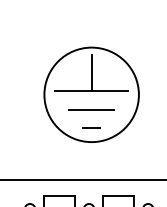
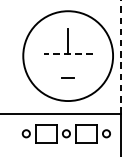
line: (92, 90) -> (68, 53), solid -> dashed
circle: (92, 95) -> (68, 56), size x1.4
line: (92, 110) -> (68, 66), removed

